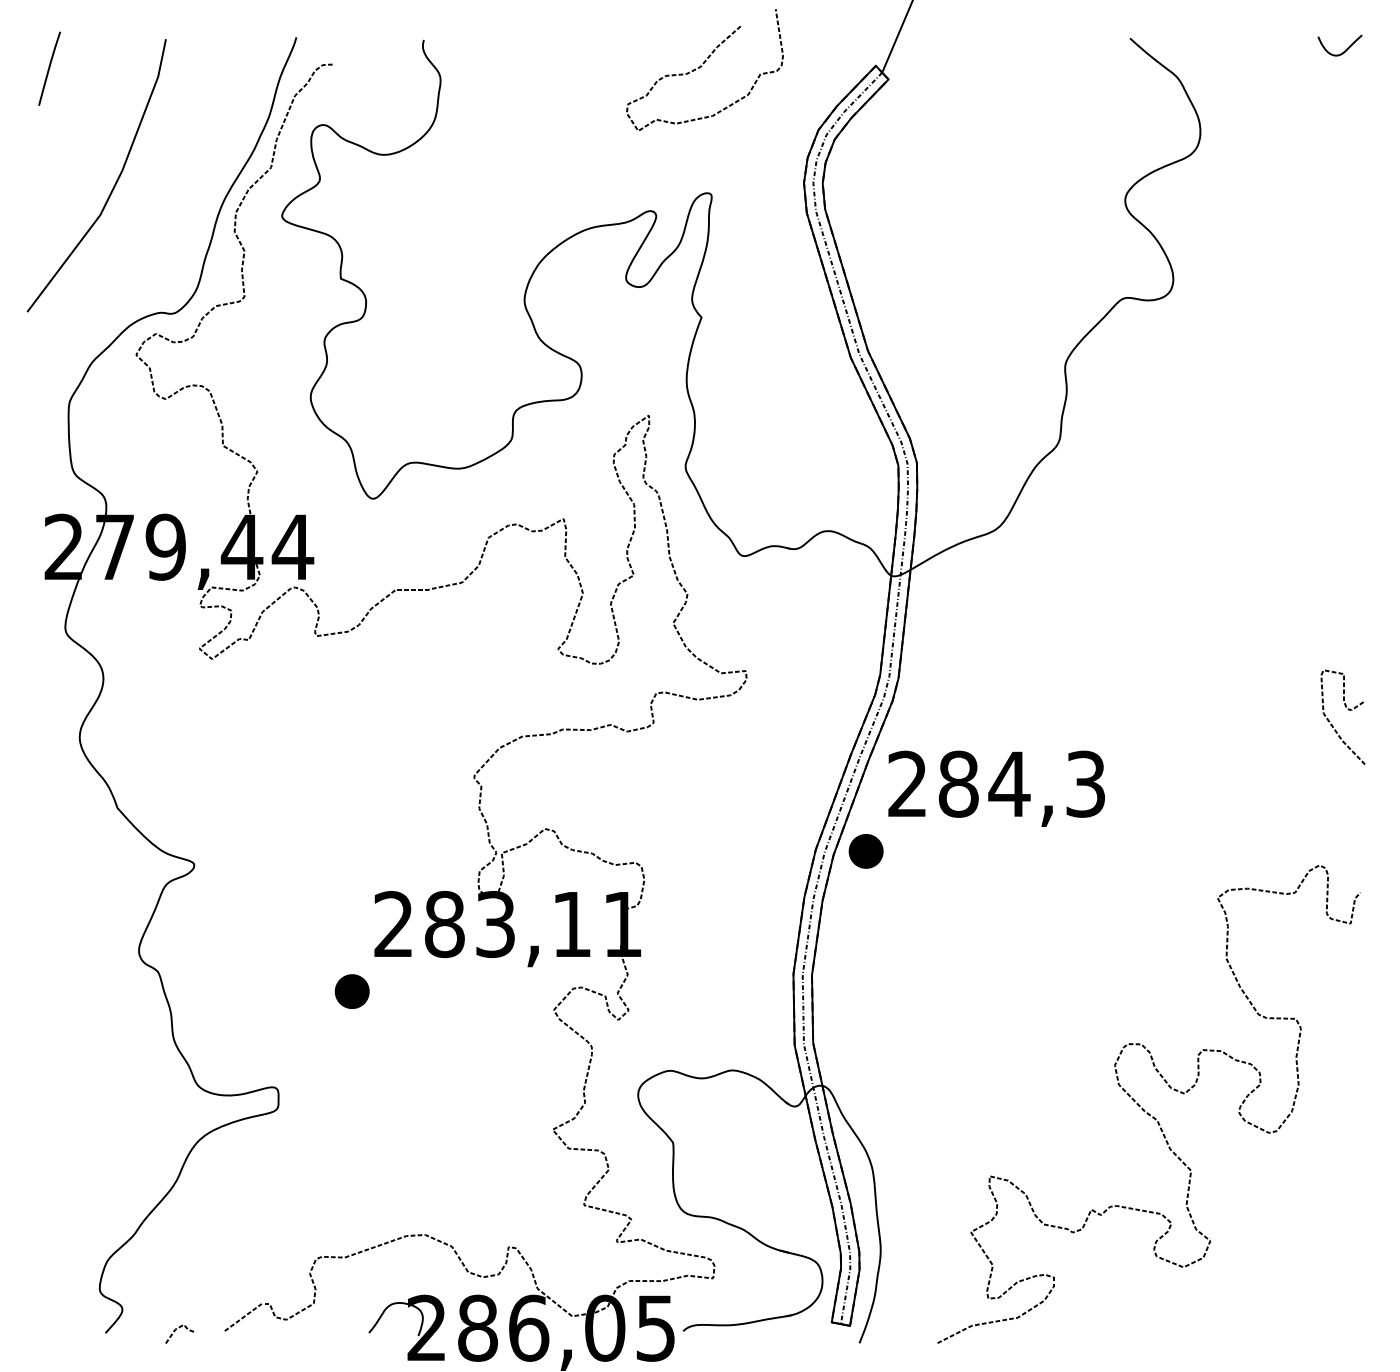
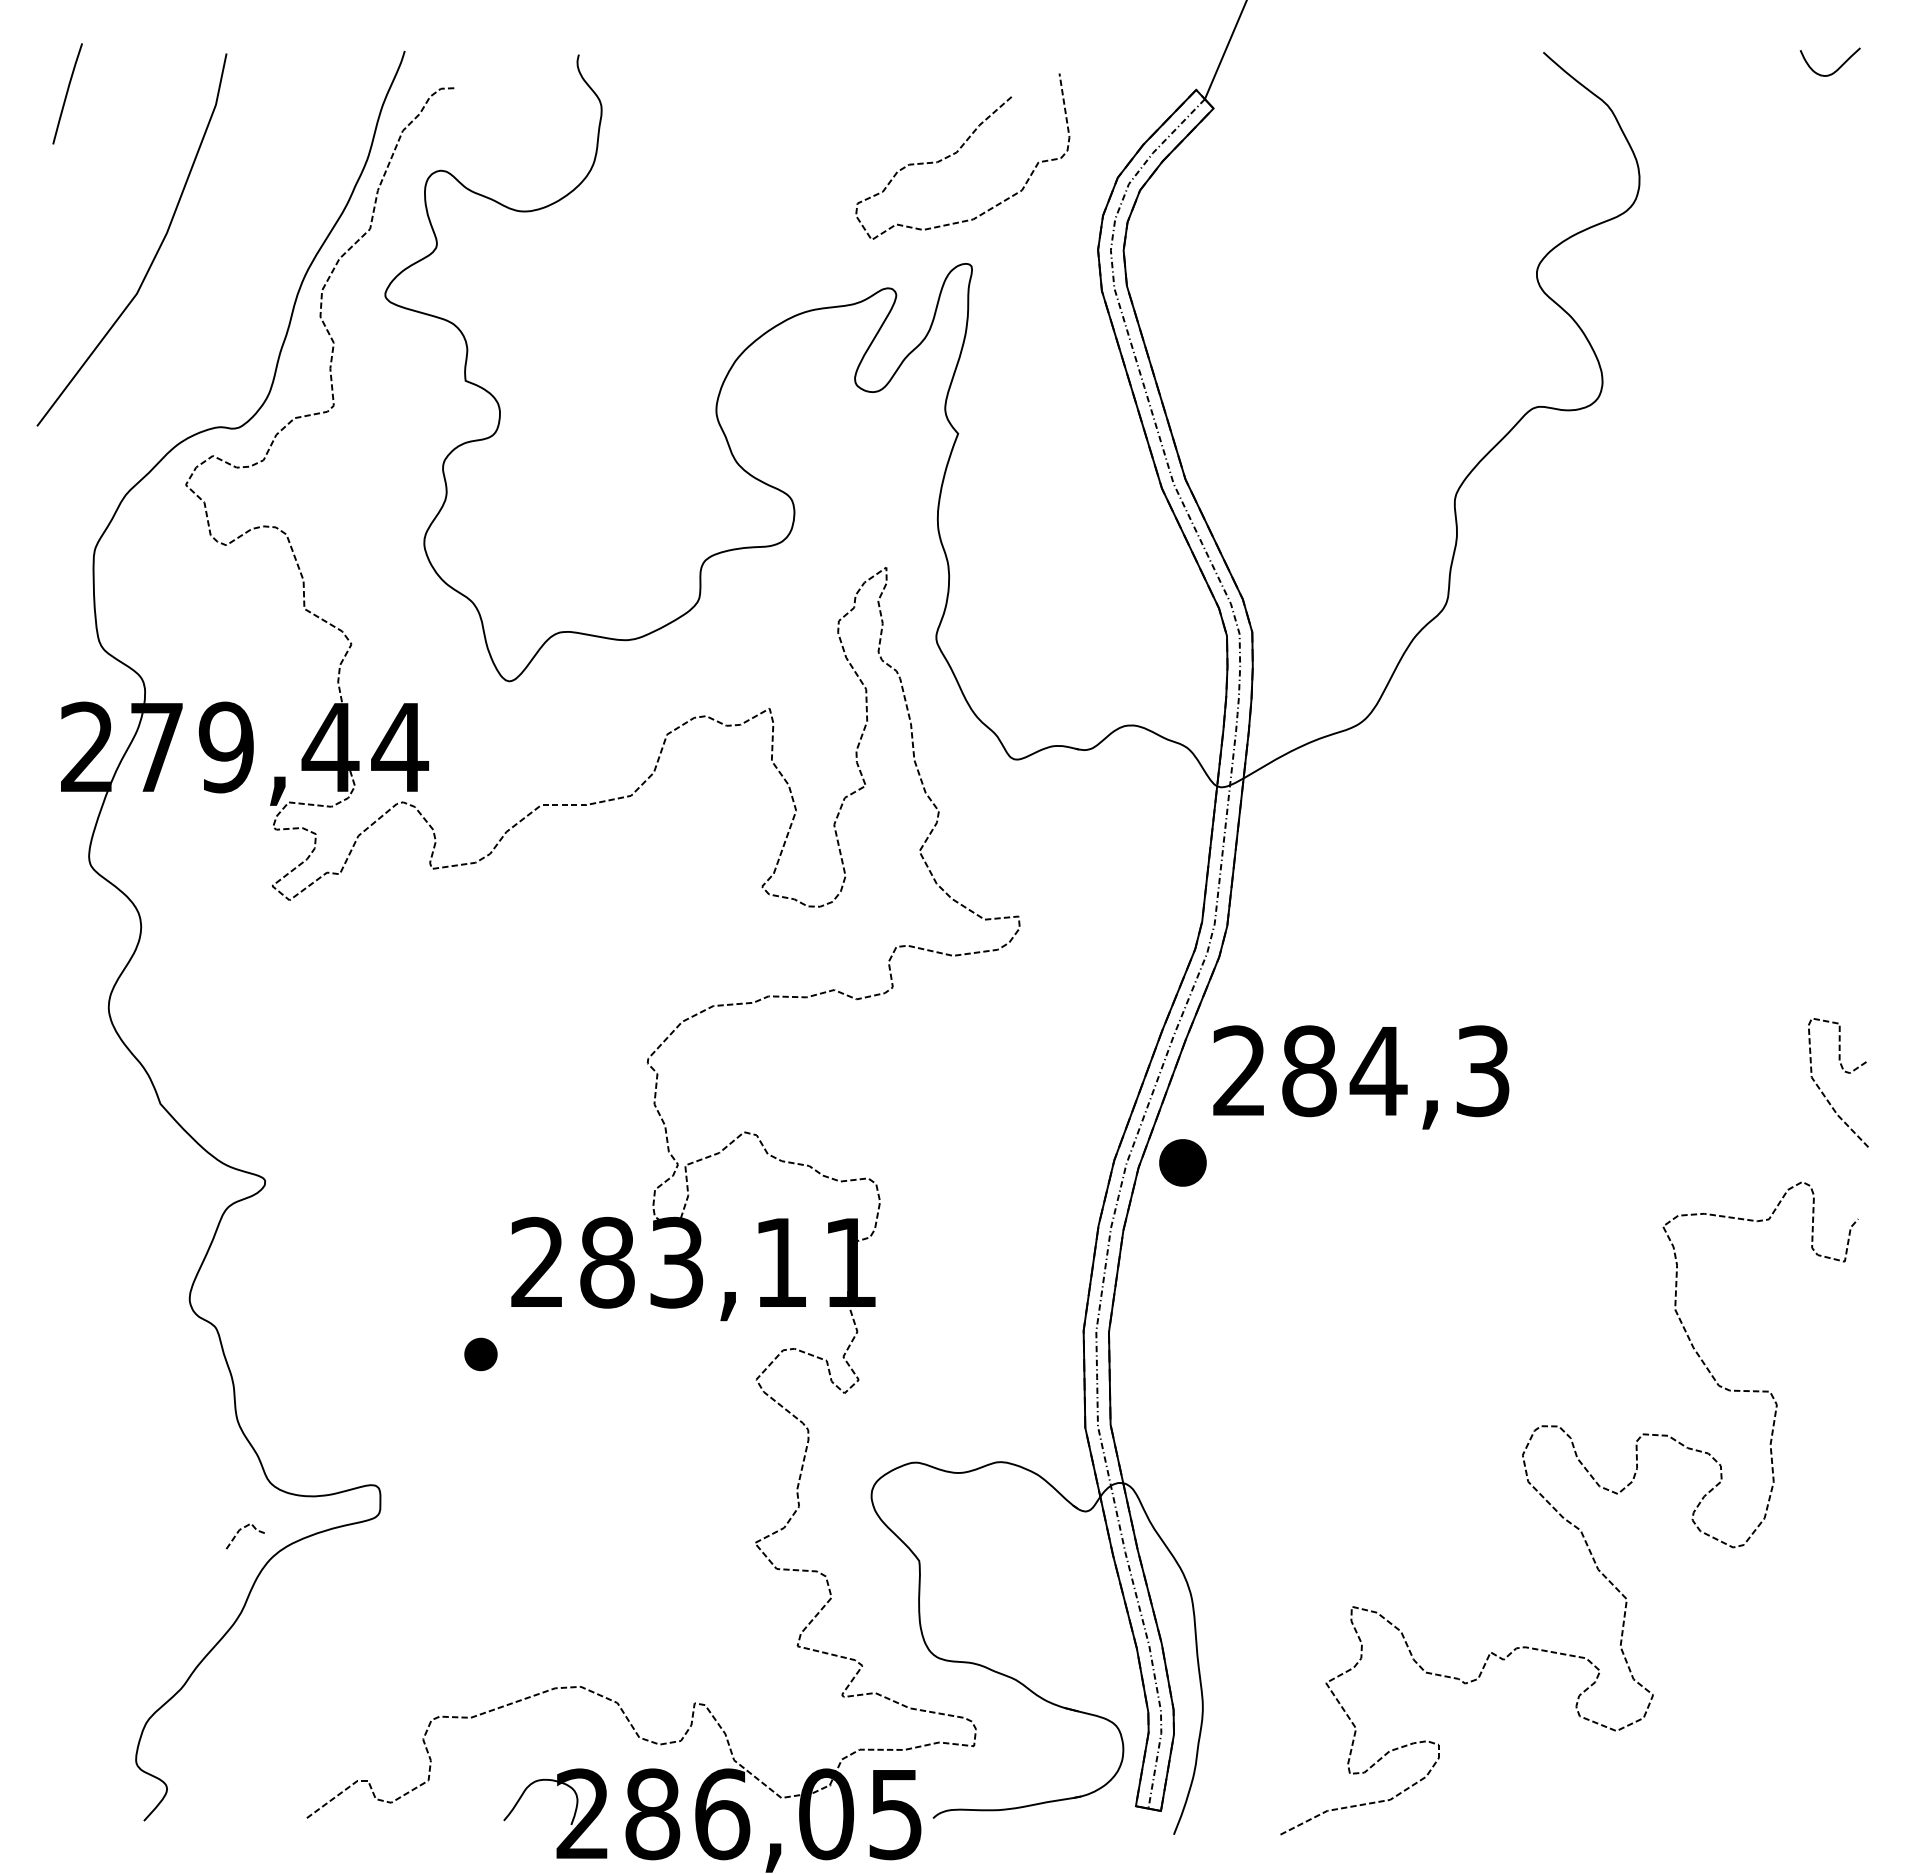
curve: (701, 66) -> (958, 151), moved
curve: (1347, 709) -> (1844, 1072), moved
part: (351, 991) -> (480, 1354), size x0.7
line: (174, 1332) -> (238, 1533), moved

